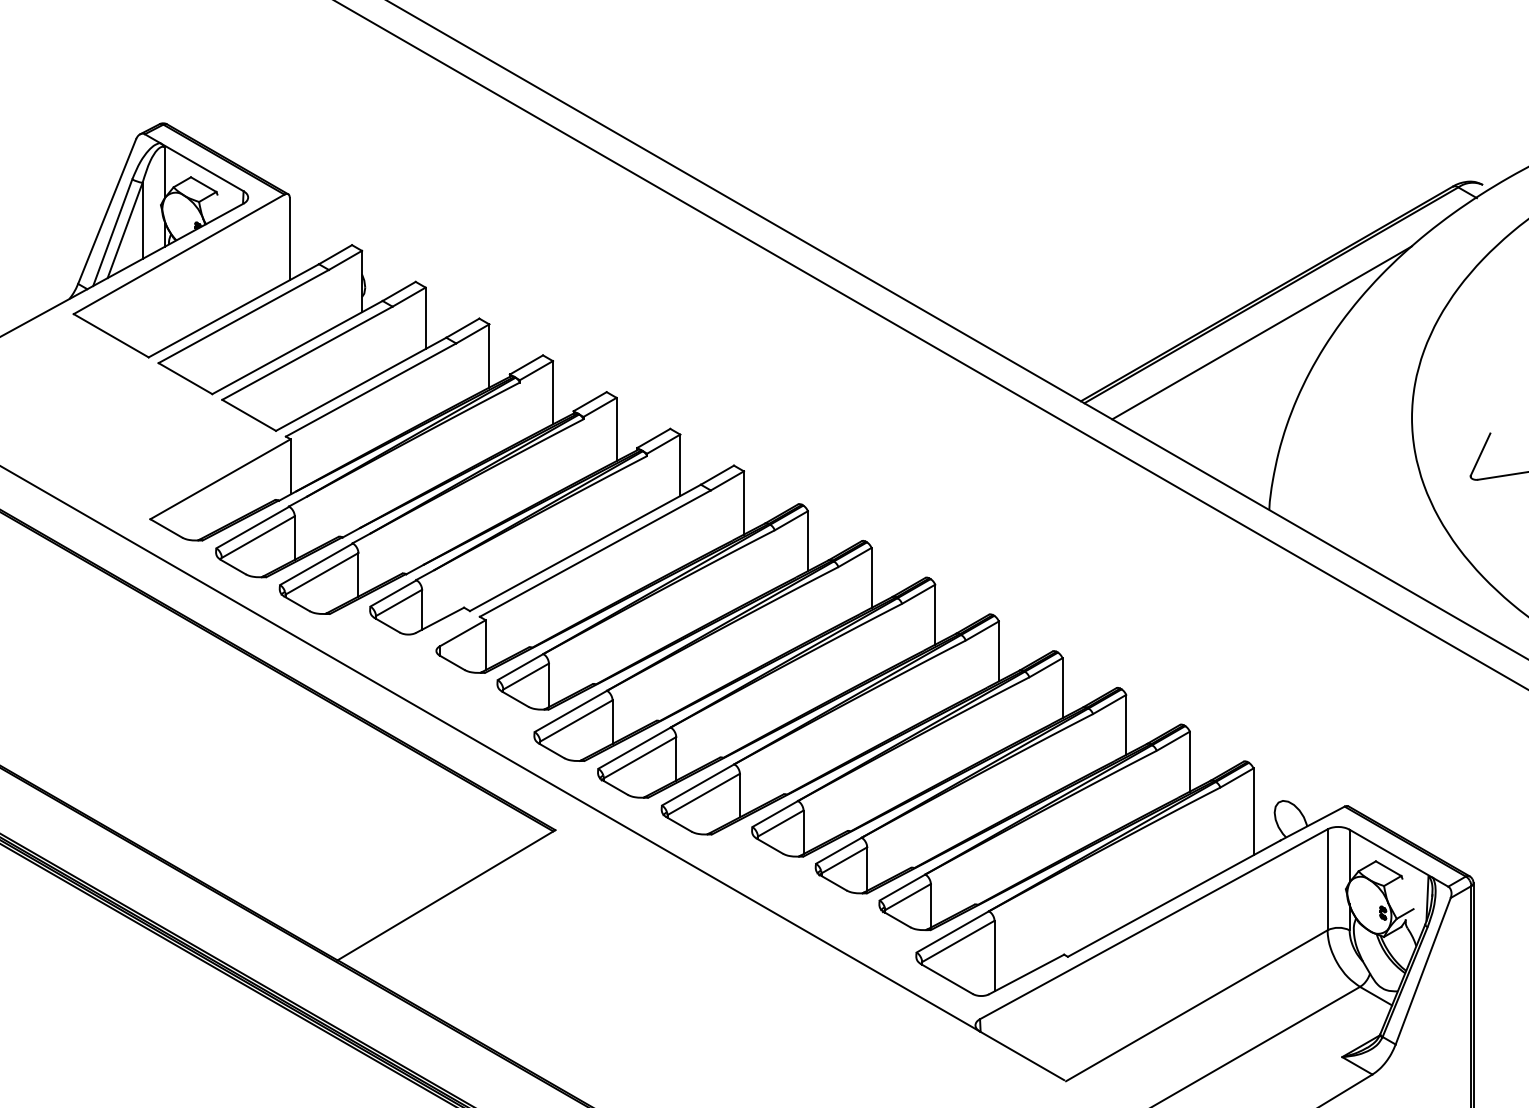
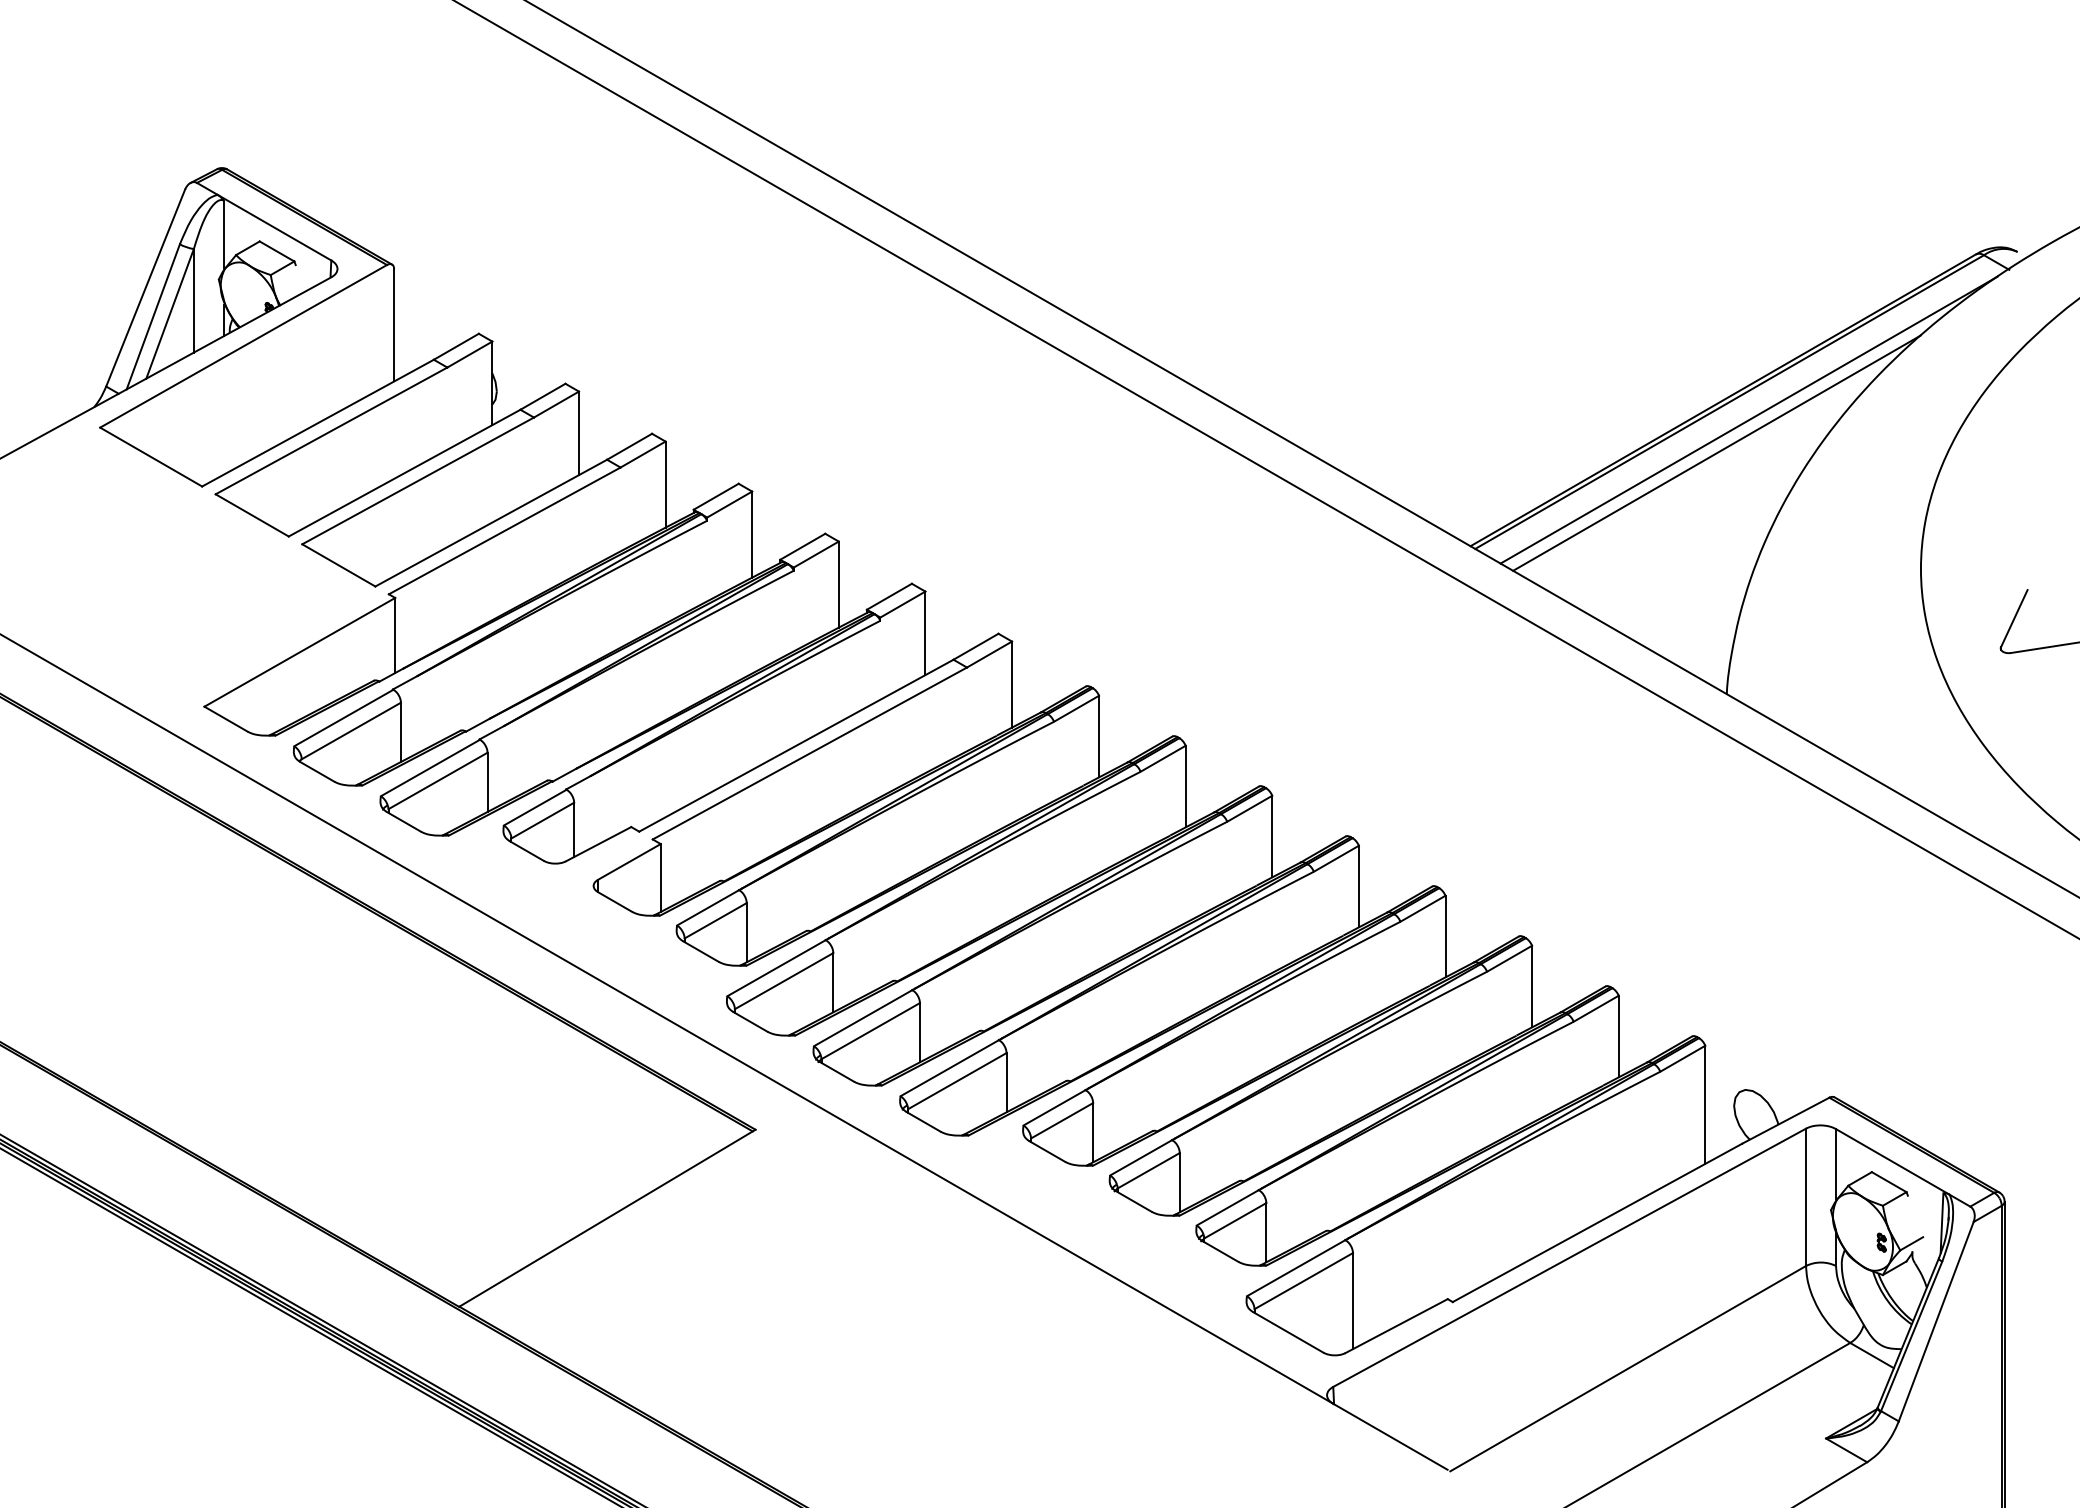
line: (1285, 308) -> (1748, 419), added

